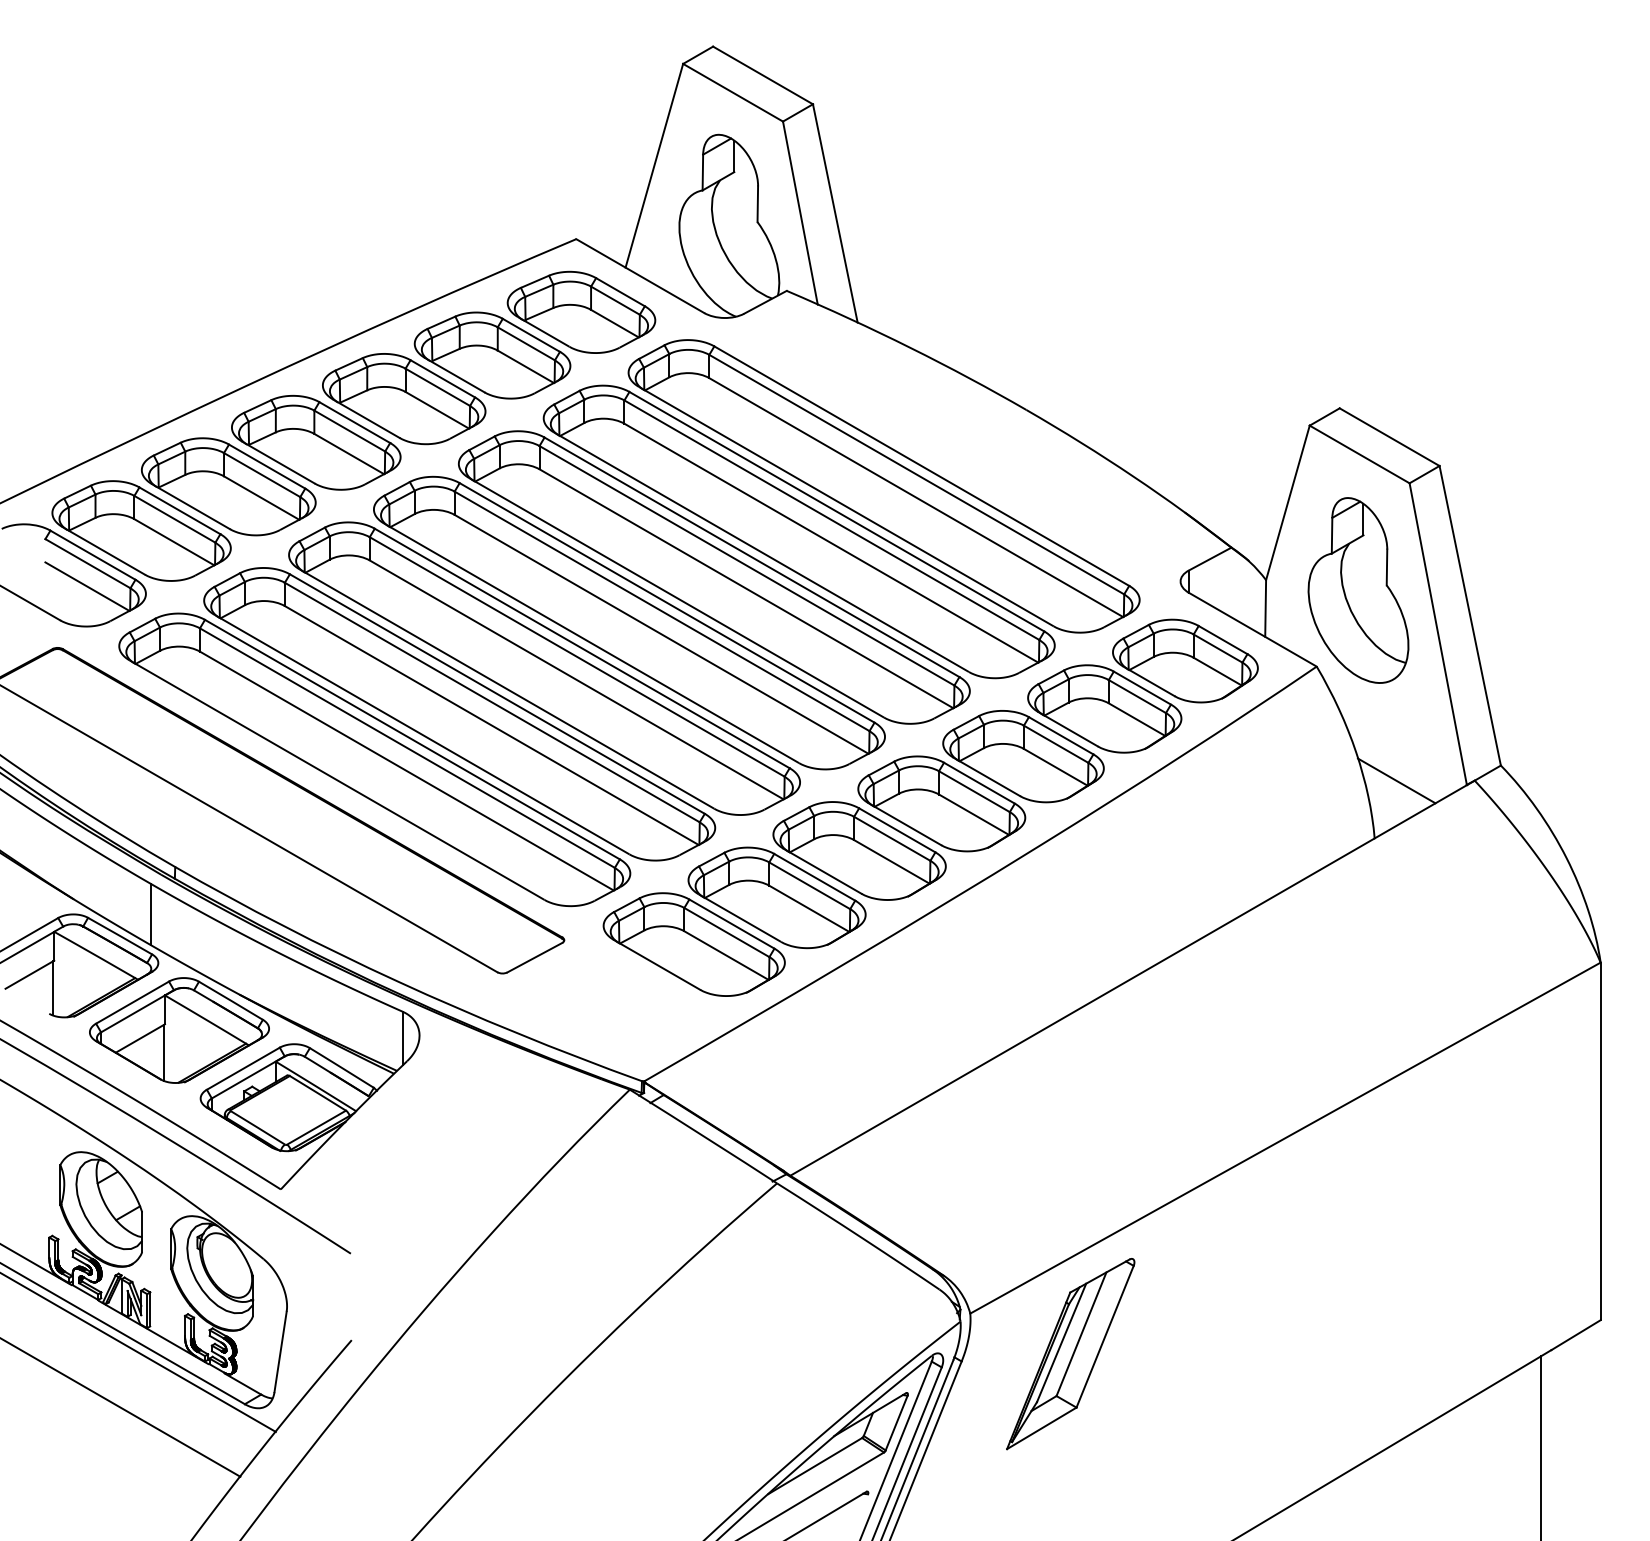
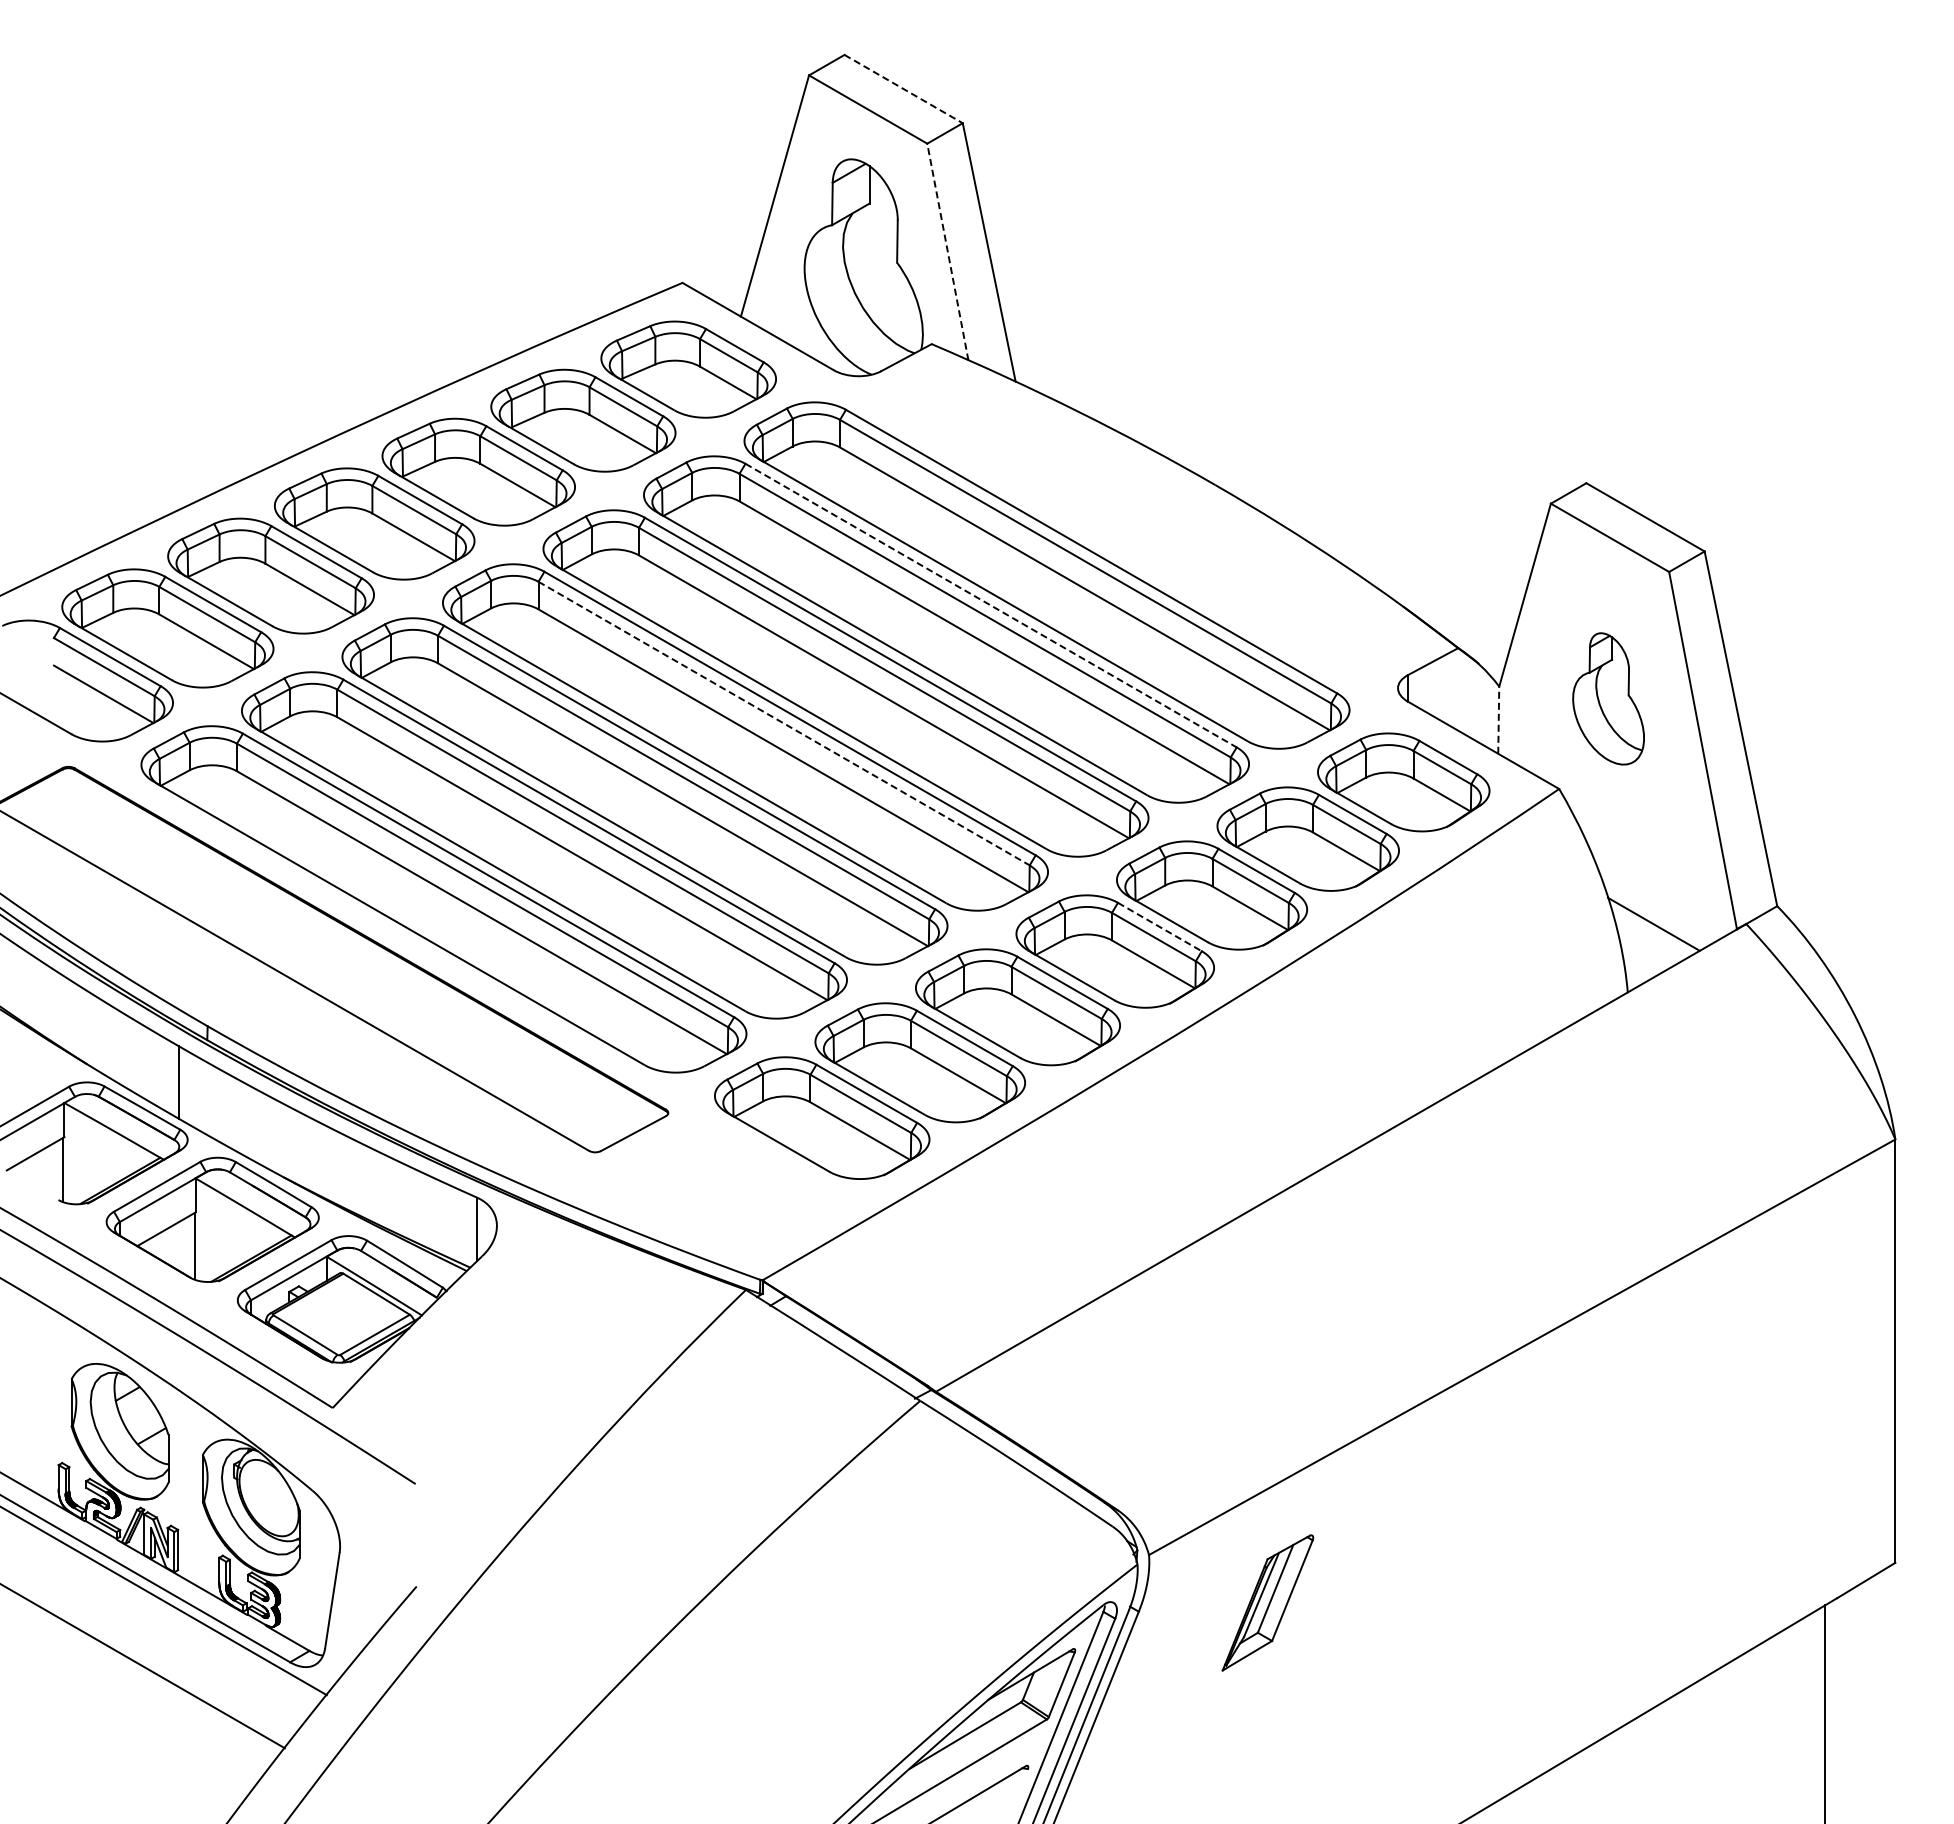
line: (763, 75) -> (904, 89), solid -> dashed
line: (800, 212) -> (947, 251), solid -> dashed
line: (837, 511) -> (991, 605), solid -> dashed
part: (1358, 590) -> (1608, 698), size x0.6
line: (1265, 608) -> (1498, 720), solid -> dashed
line: (662, 611) -> (784, 723), solid -> dashed
line: (979, 783) -> (1160, 927), solid -> dashed
part: (1070, 1353) -> (1267, 1602), size x0.6

